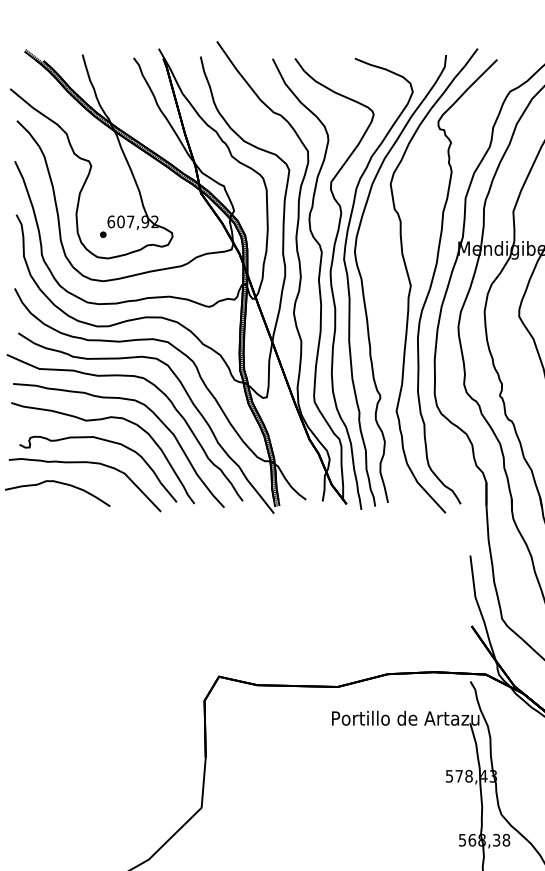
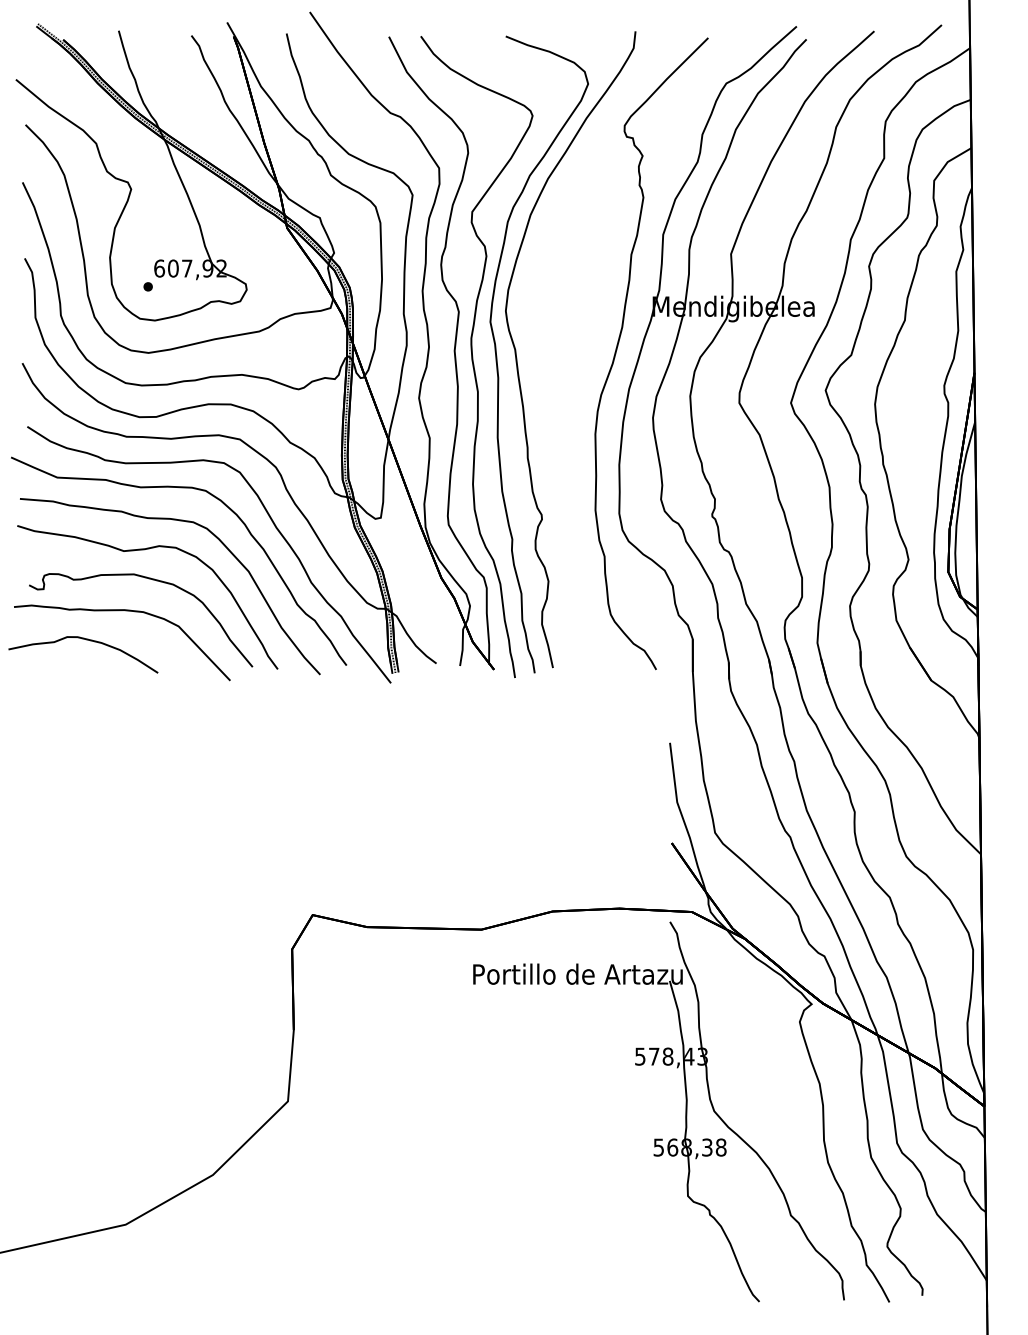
curve: (411, 285) -> (586, 358), removed

